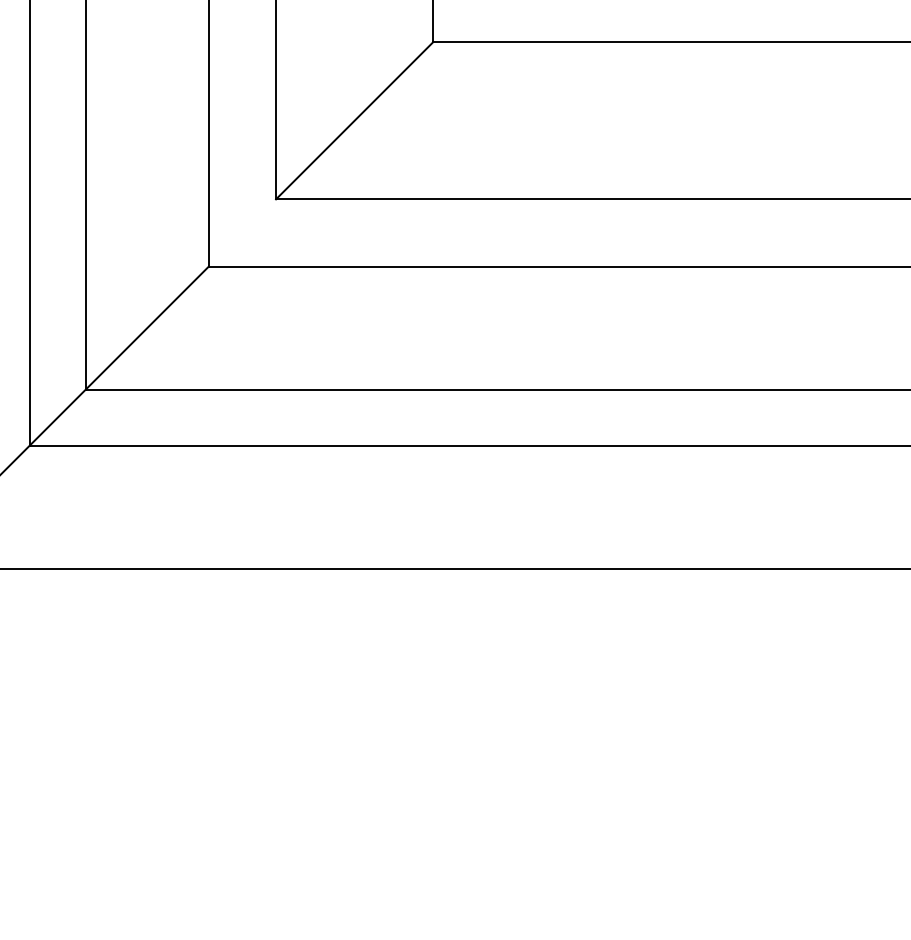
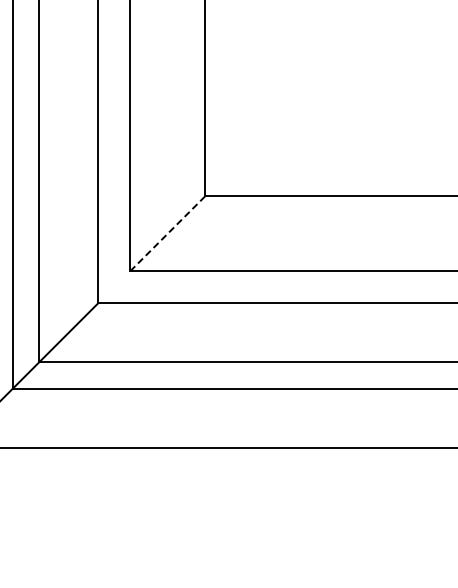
line: (354, 120) -> (167, 233), solid -> dashed

